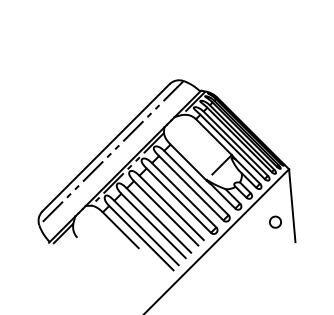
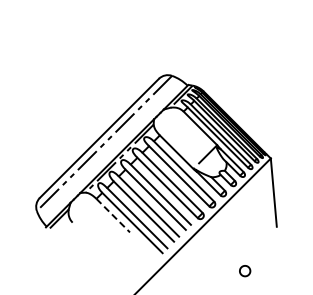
part: (275, 222) -> (245, 271), moved
line: (121, 230) -> (113, 215), solid -> dashed

